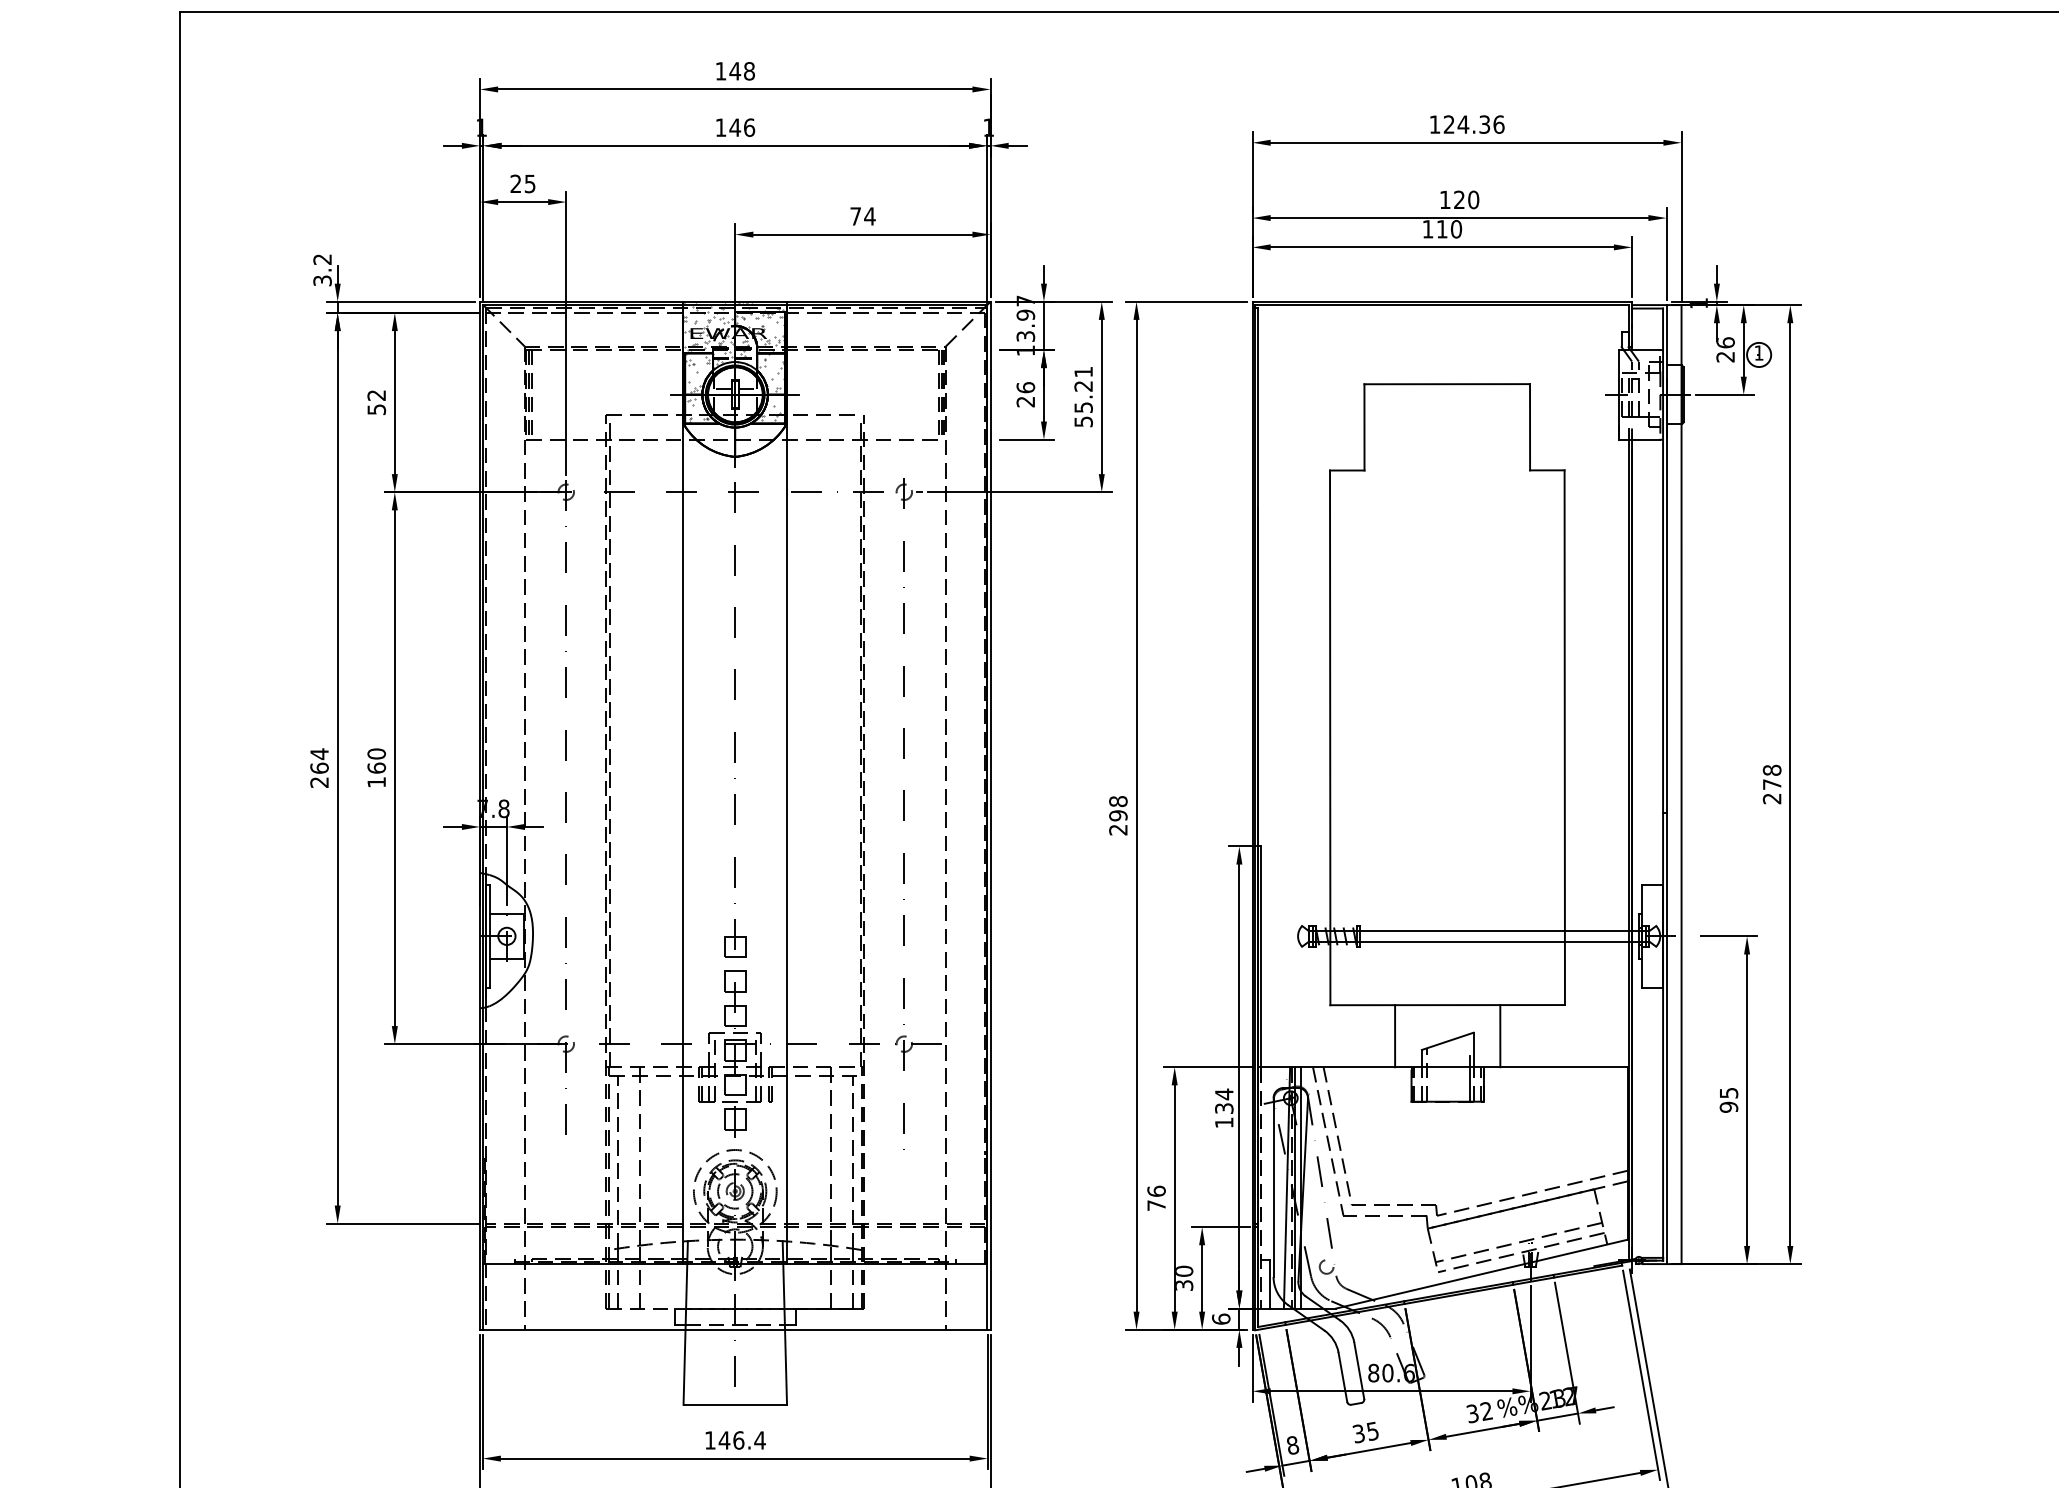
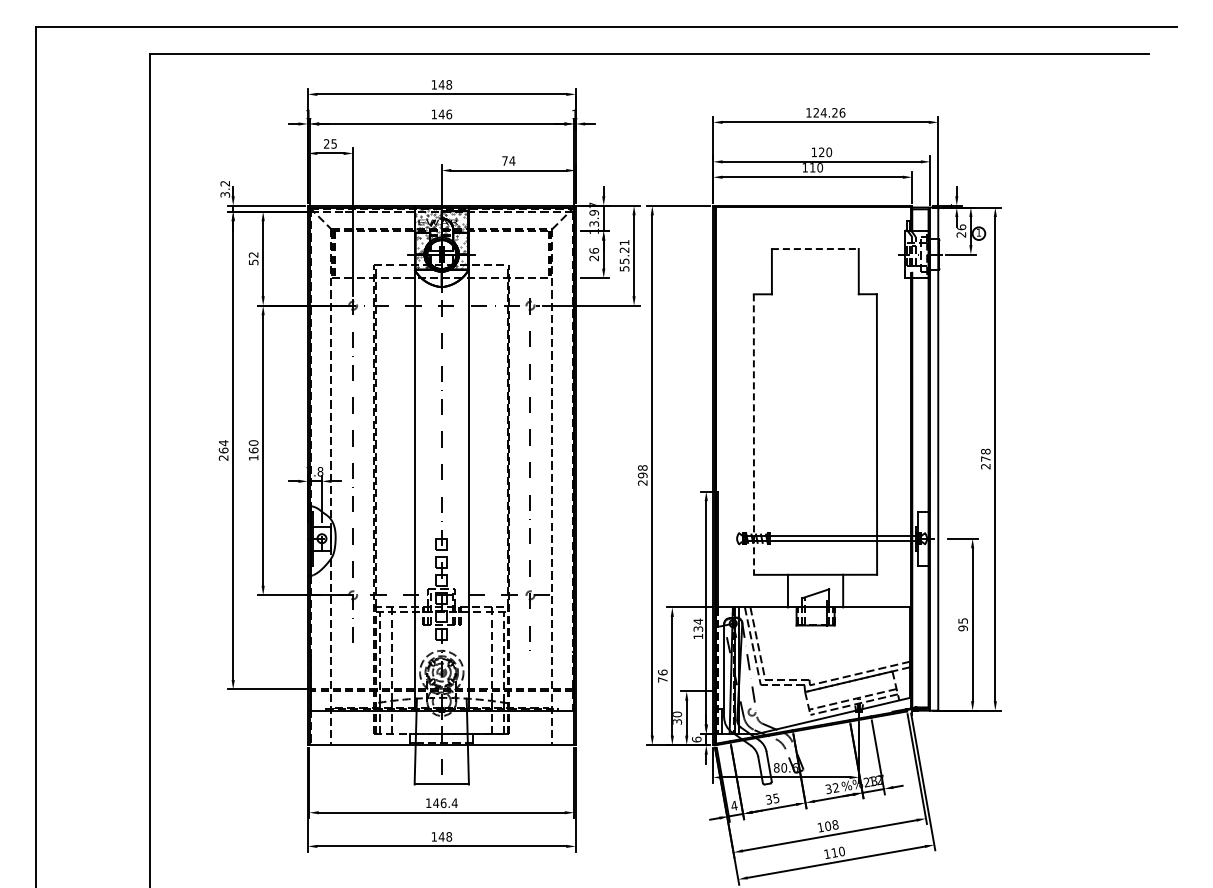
text: (1483, 123) -> (834, 112), 124.36 -> 124.26
line: (1447, 385) -> (815, 249), solid -> dashed
line: (1329, 739) -> (753, 435), solid -> dashed
text: (1293, 1444) -> (734, 805), 8 -> 4

